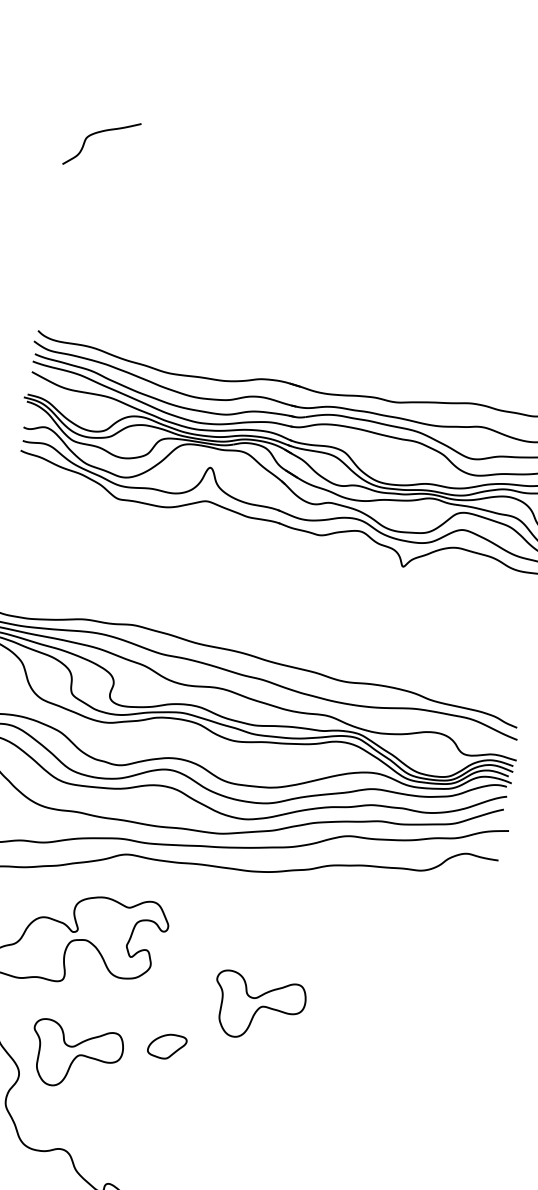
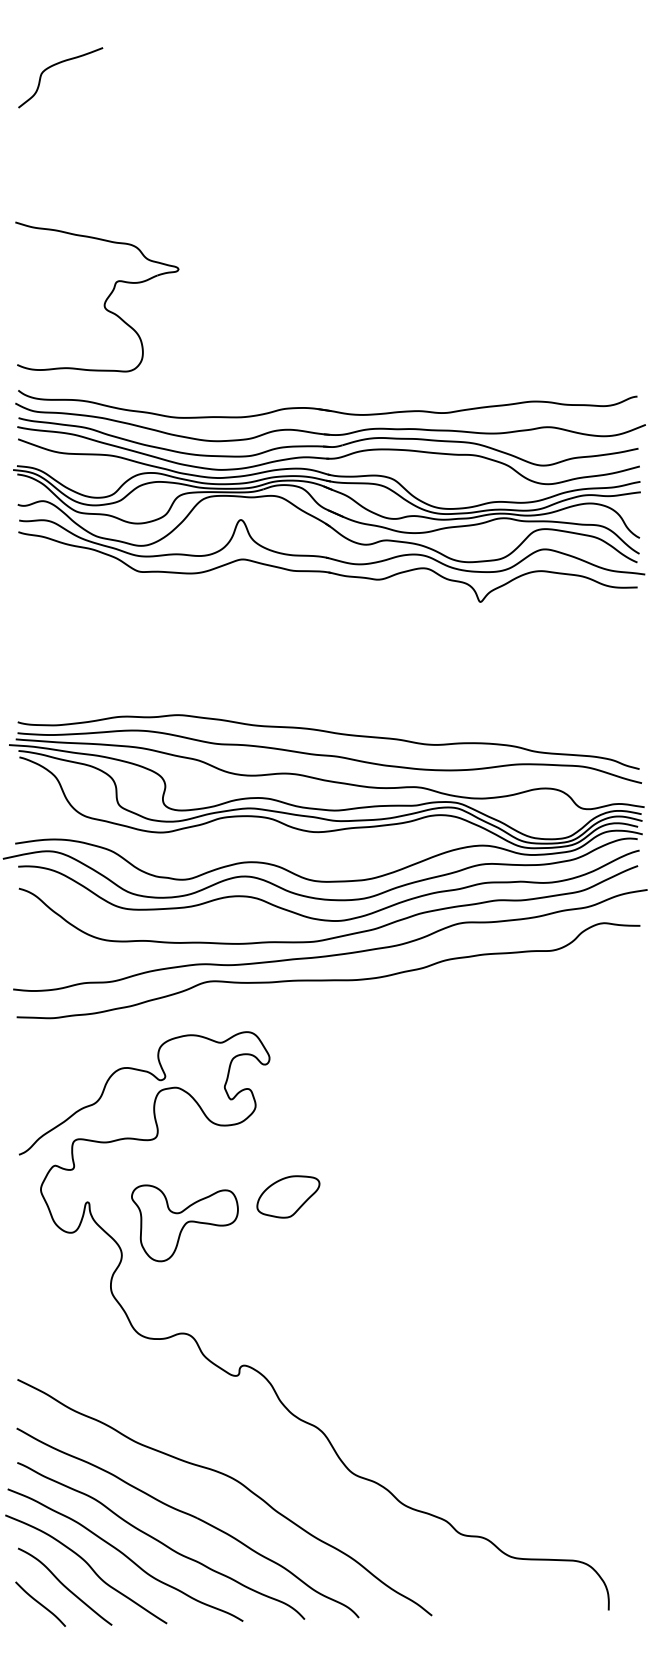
curve: (99, 132) -> (55, 65), moved
part: (123, 264) -> (105, 299), added
part: (258, 1007) -> (387, 1136), removed
part: (167, 1046) -> (288, 1196), size x1.43

